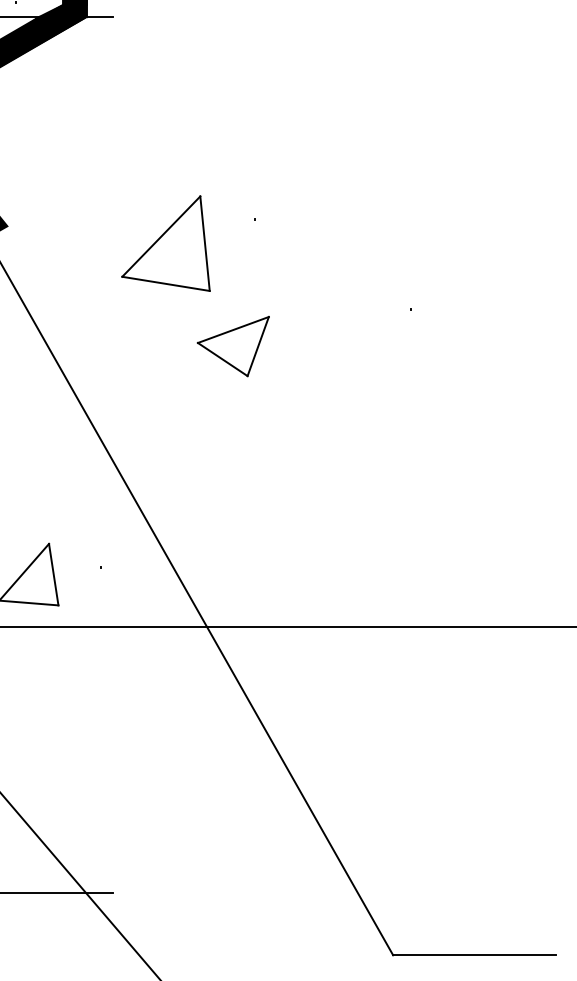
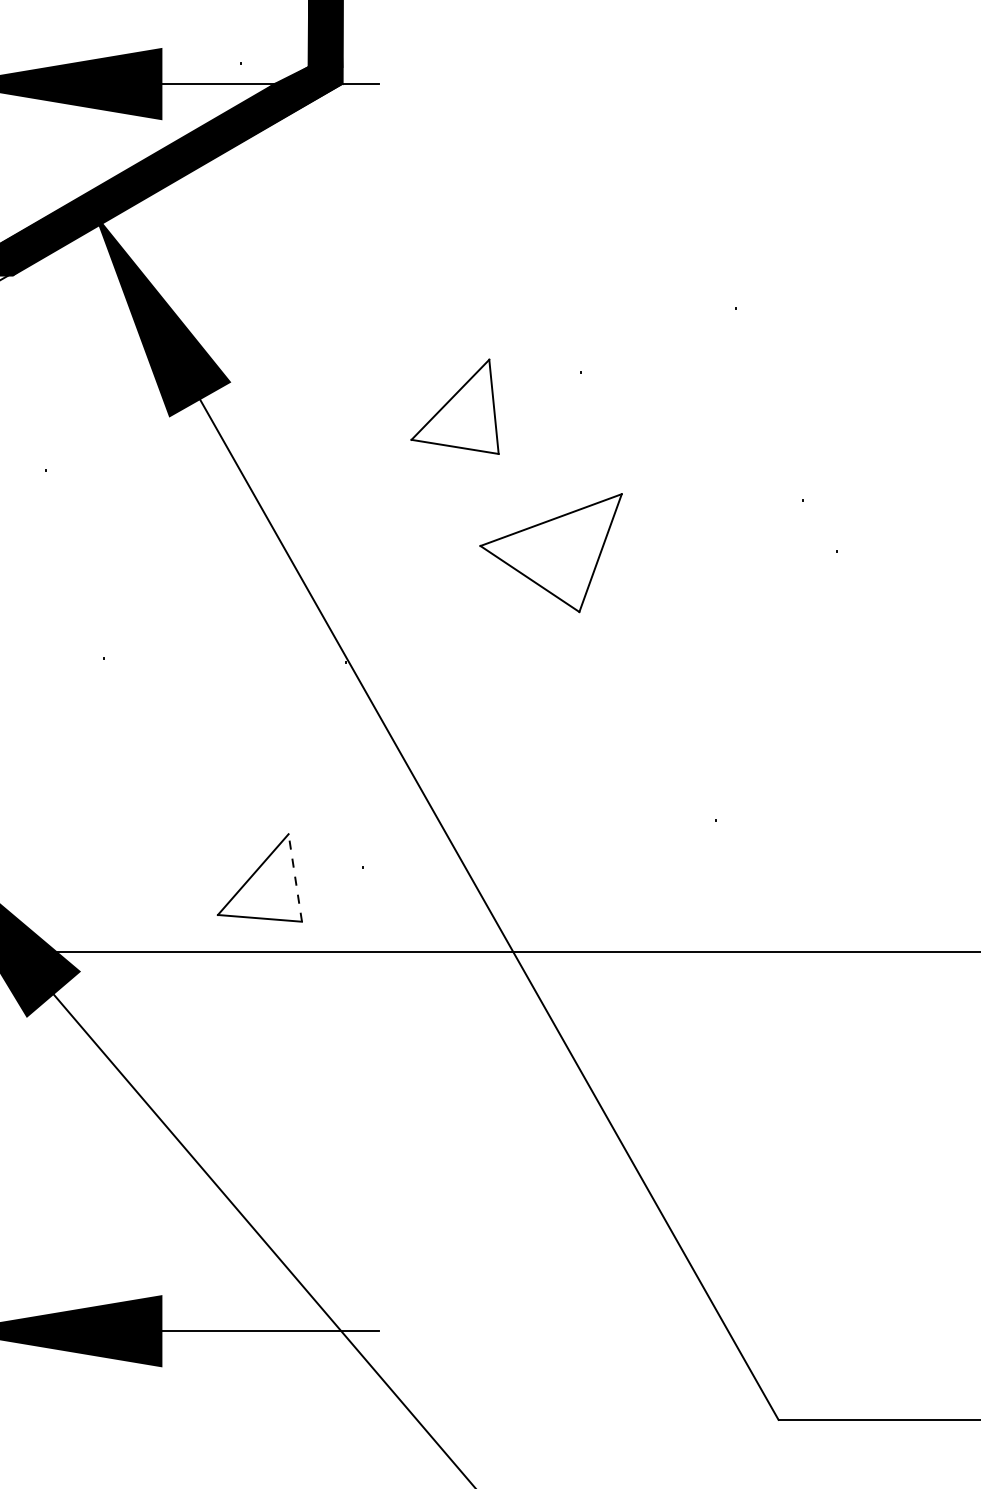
part: (165, 243) -> (454, 406), size x0.7
part: (232, 346) -> (550, 553), size x1.4
line: (53, 574) -> (295, 877), solid -> dashed

